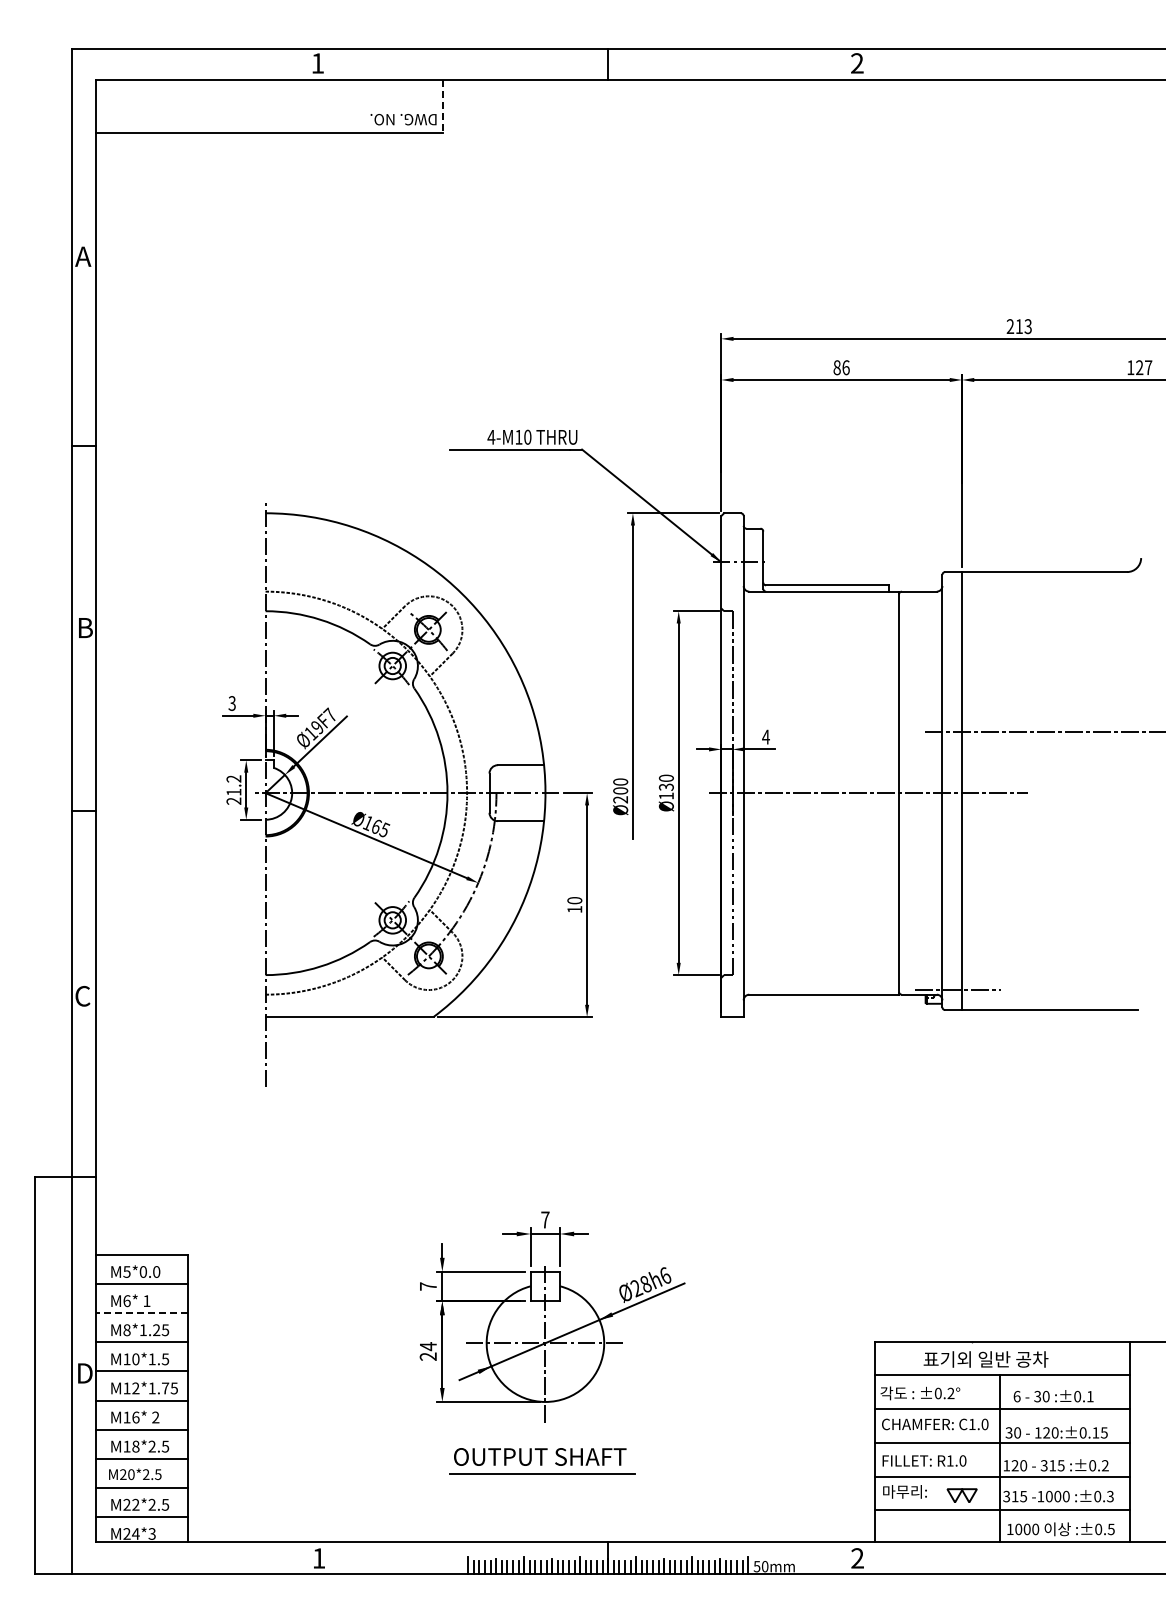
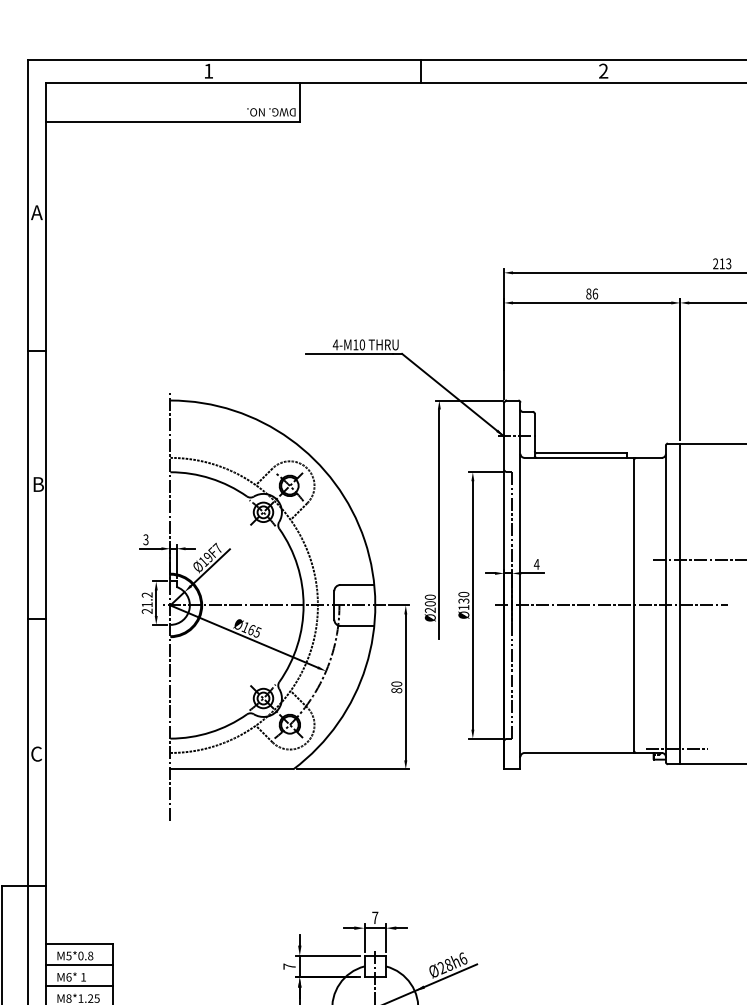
line: (442, 106) -> (299, 102), dashed -> solid
text: (574, 909) -> (396, 690), 10 -> 80
text: (156, 1271) -> (90, 955), M5*0.0 -> M5*0.8
line: (142, 1313) -> (80, 986), dashed -> solid

